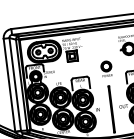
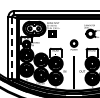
line: (15, 83) -> (12, 47), solid -> dashed

